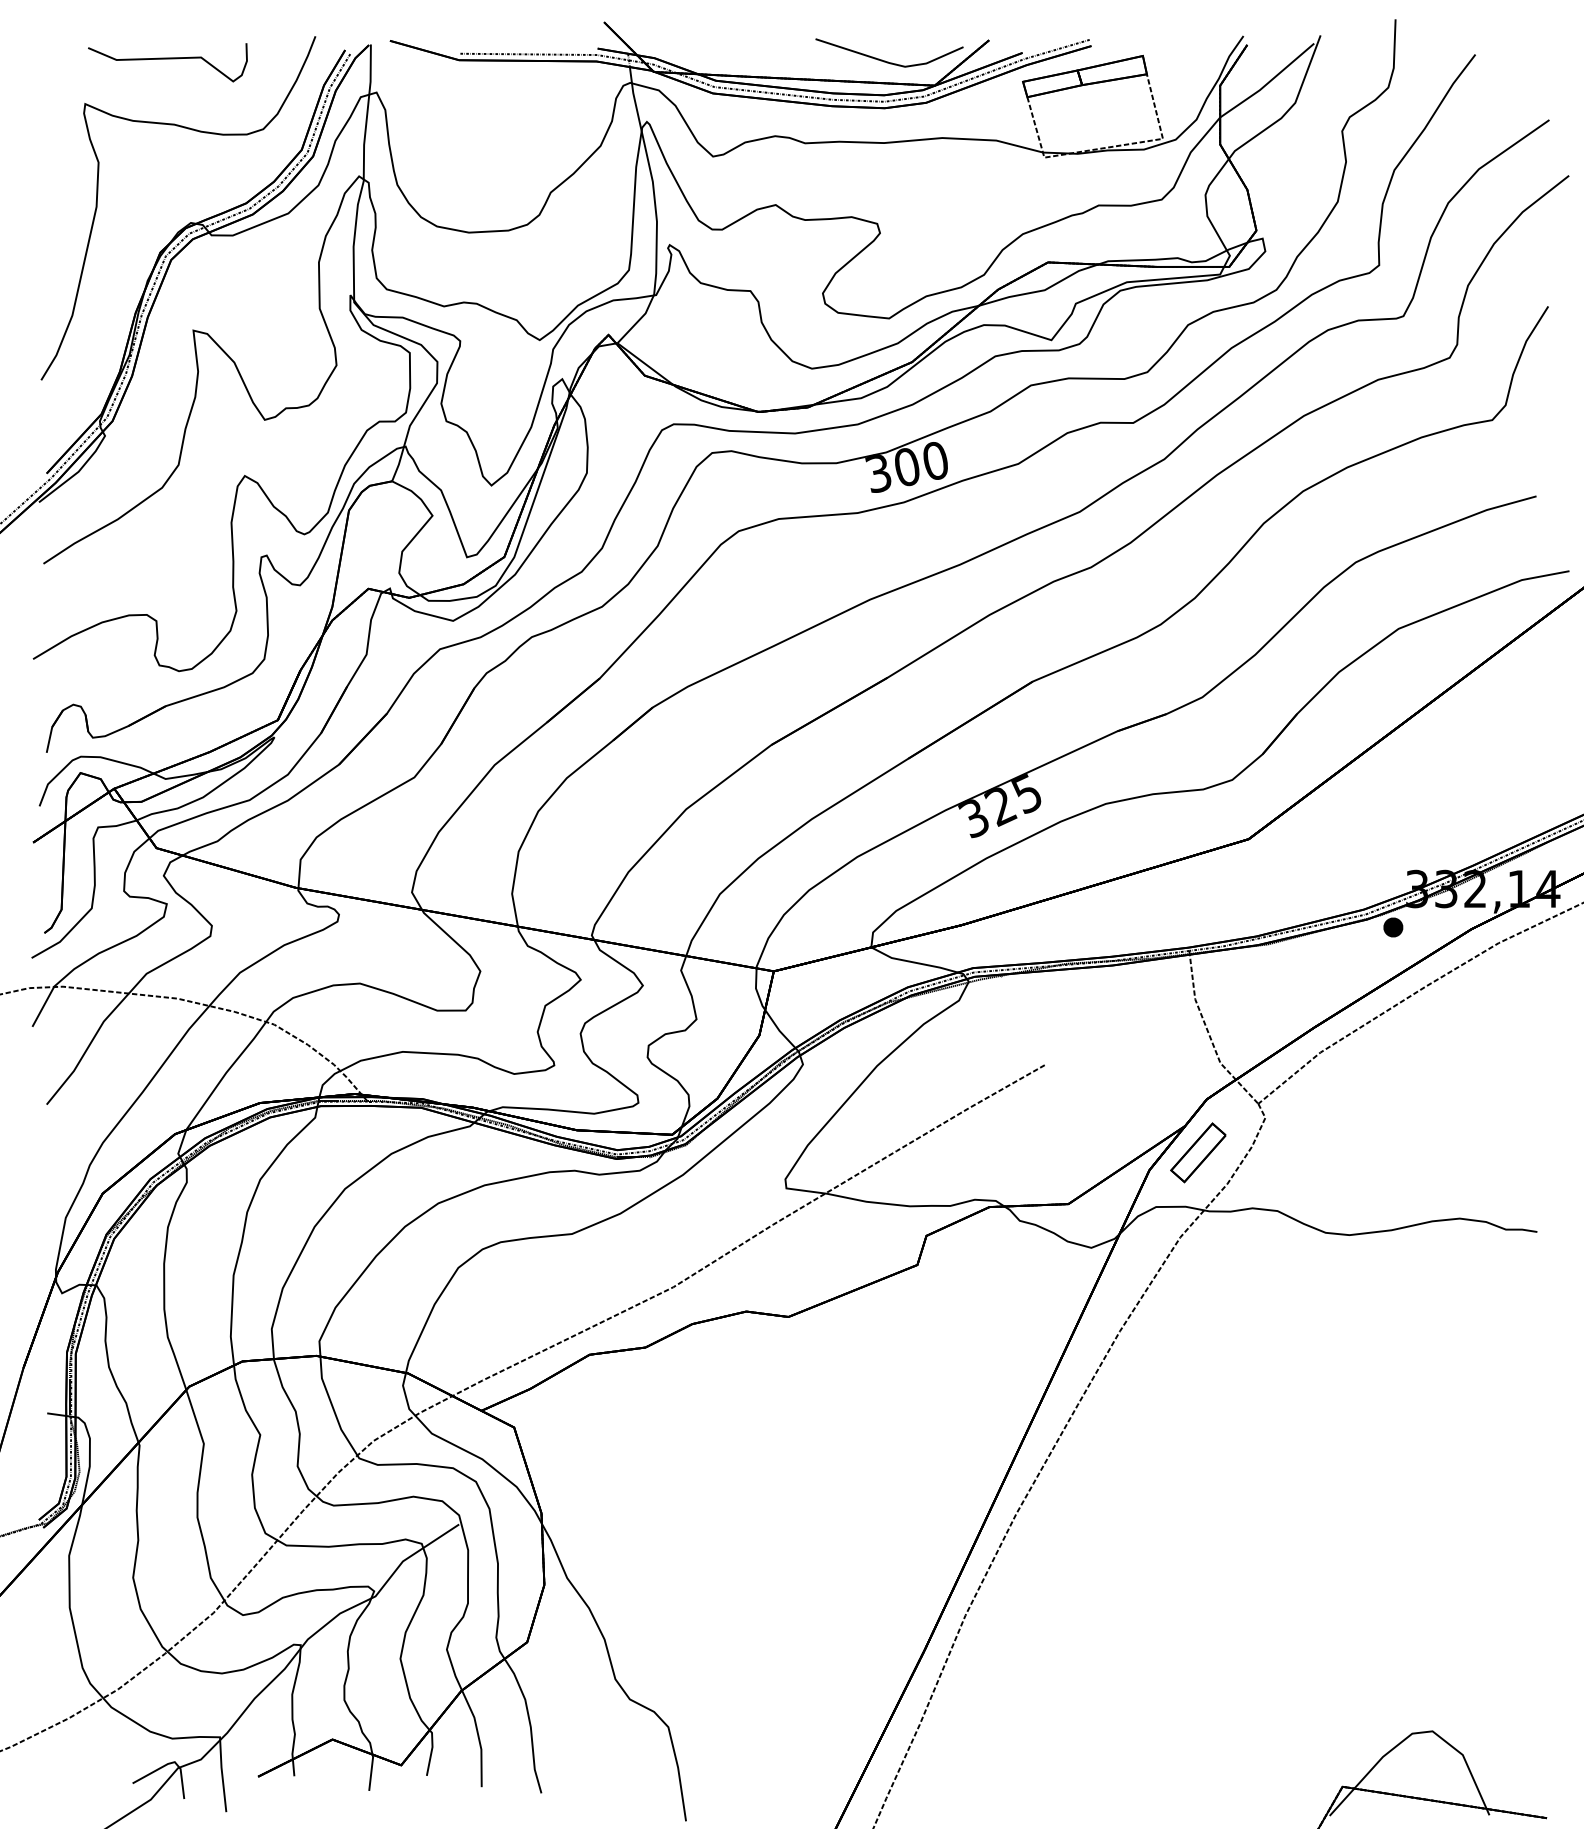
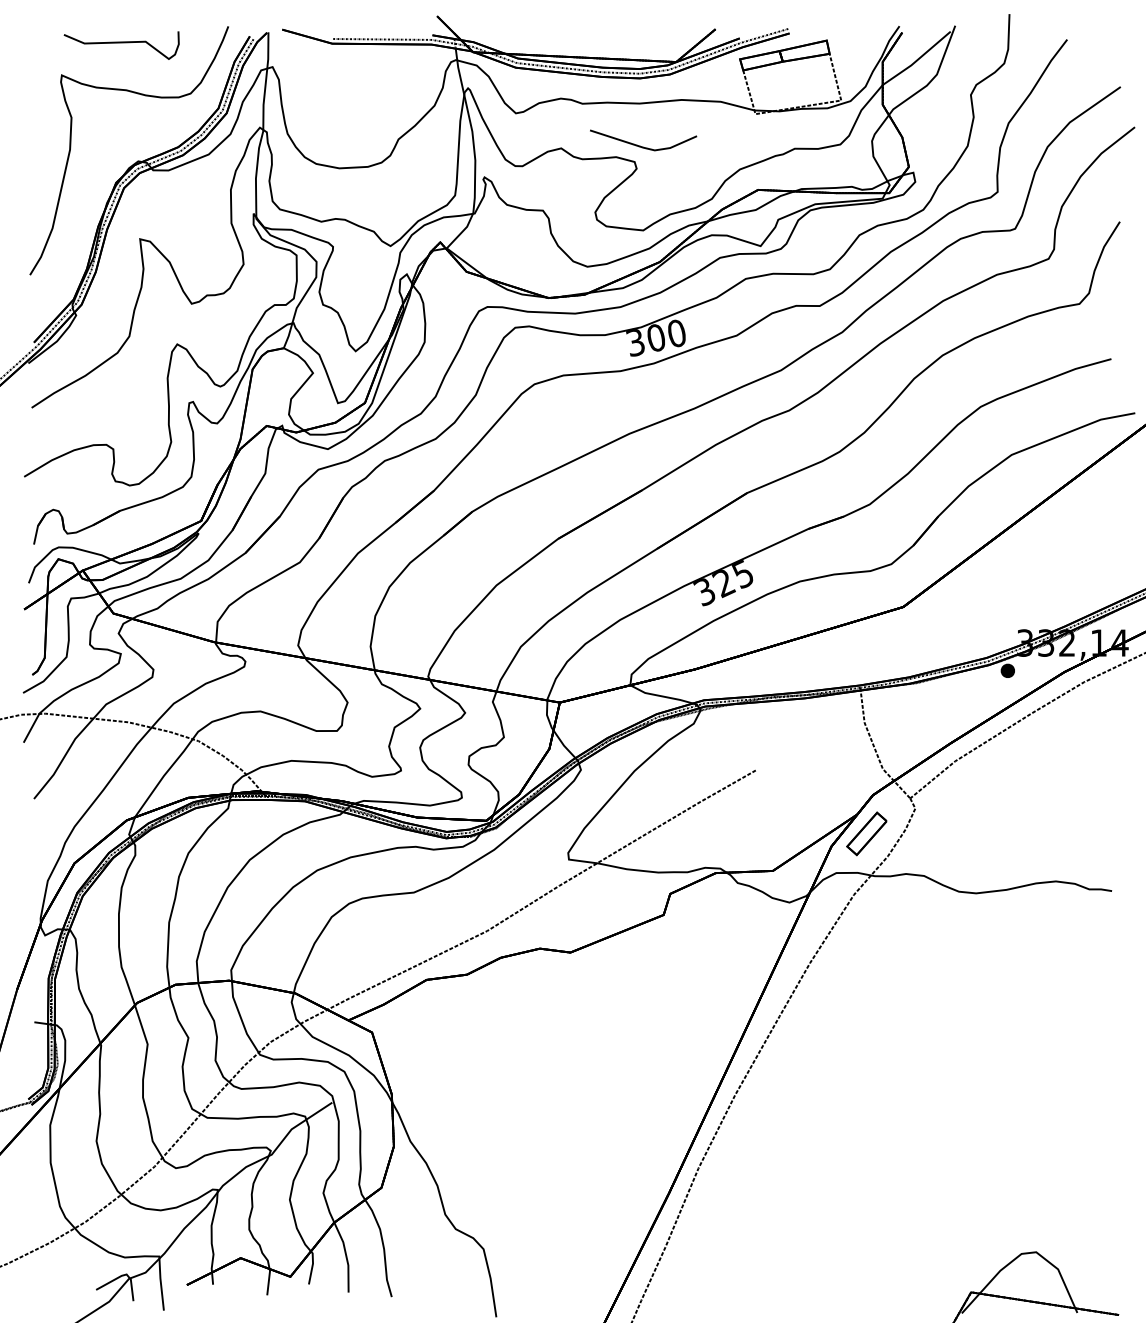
line: (885, 60) -> (640, 145), moved

